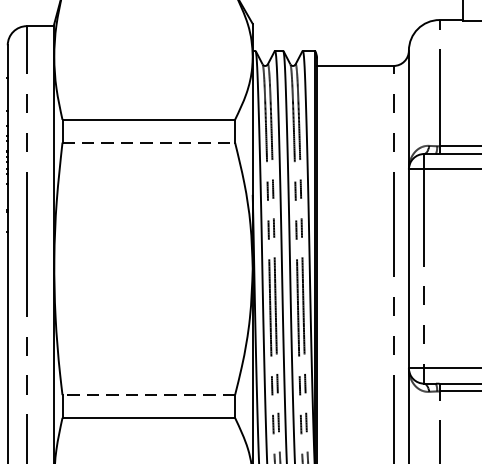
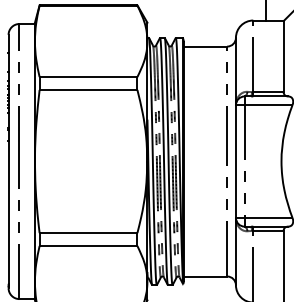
line: (148, 141) -> (88, 89), dashed -> solid
line: (148, 395) -> (88, 233), dashed -> solid

